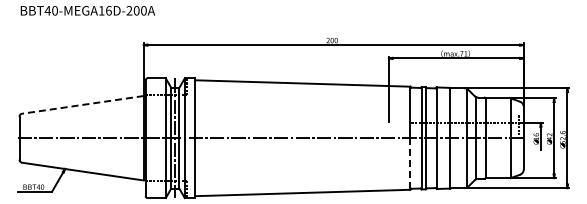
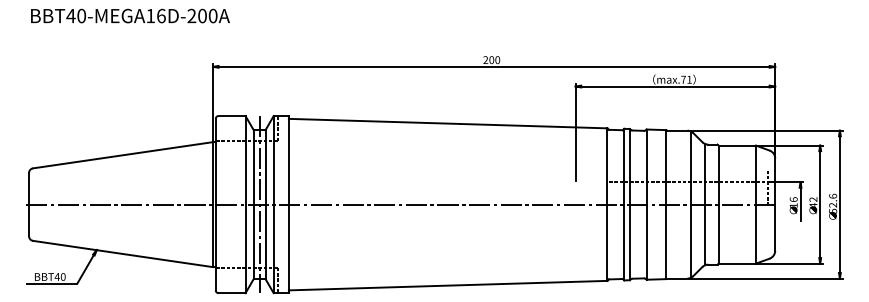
line: (82, 104) -> (122, 154), dashed -> solid
line: (410, 164) -> (607, 243), dashed -> solid

